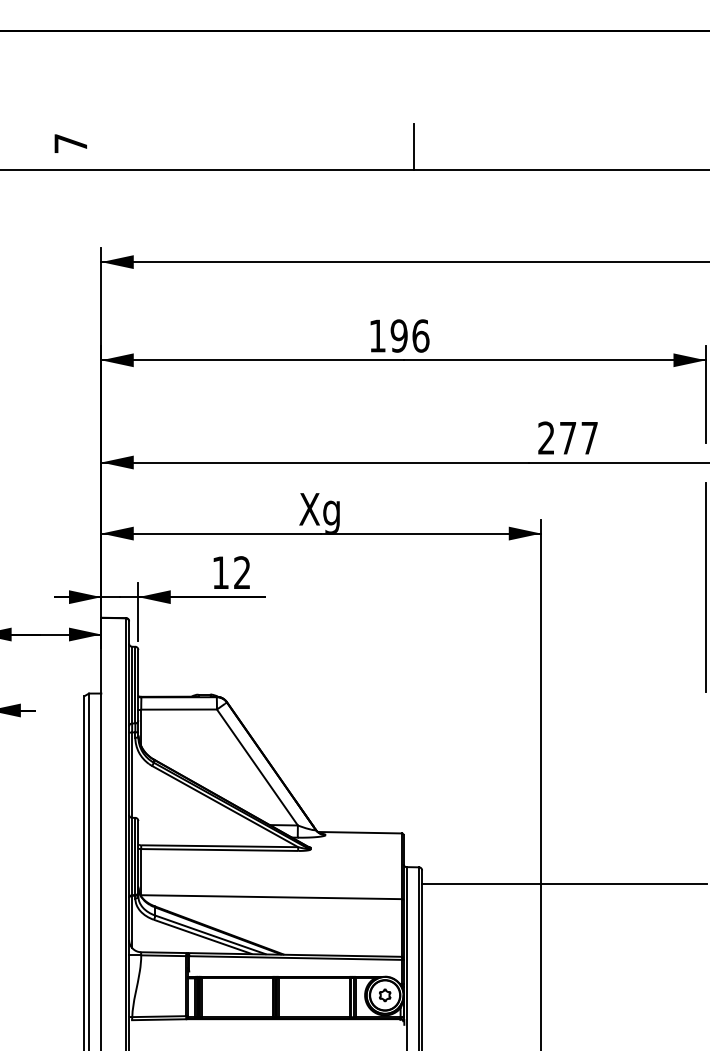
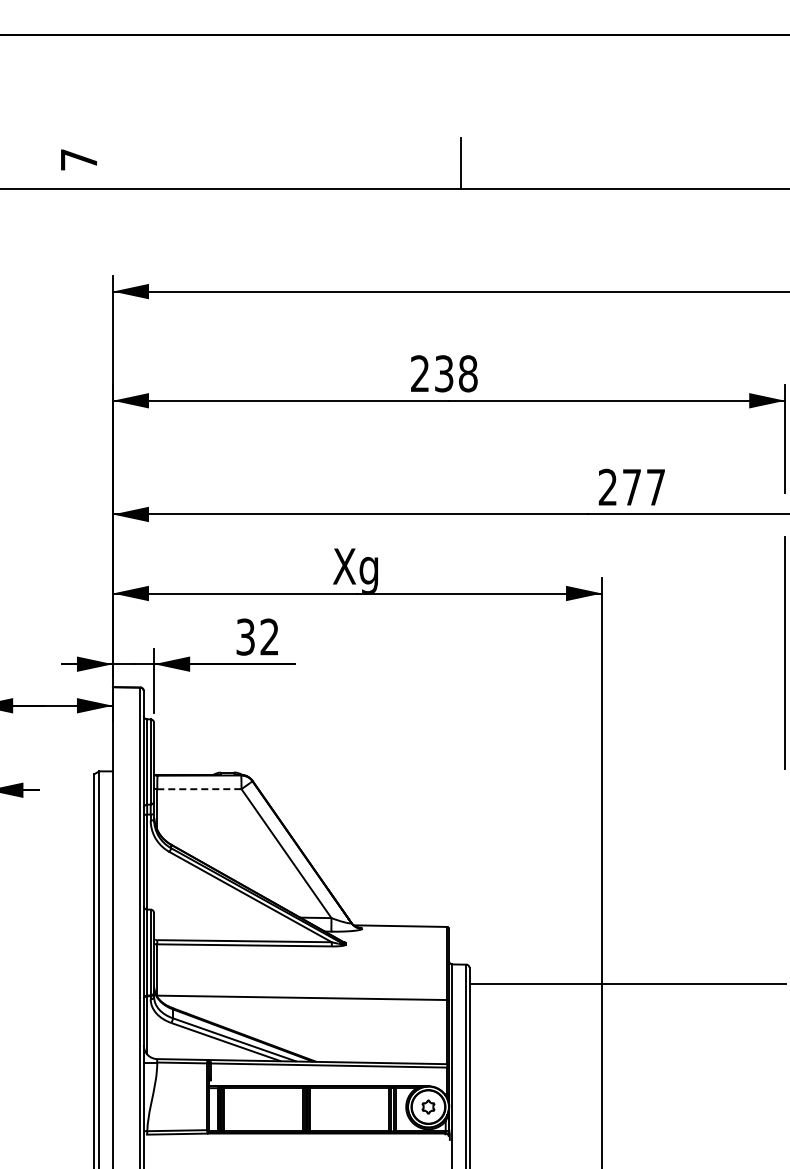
text: (399, 335) -> (444, 373), 196 -> 238
text: (220, 572) -> (245, 636), 12 -> 32
line: (179, 709) -> (199, 789), solid -> dashed

